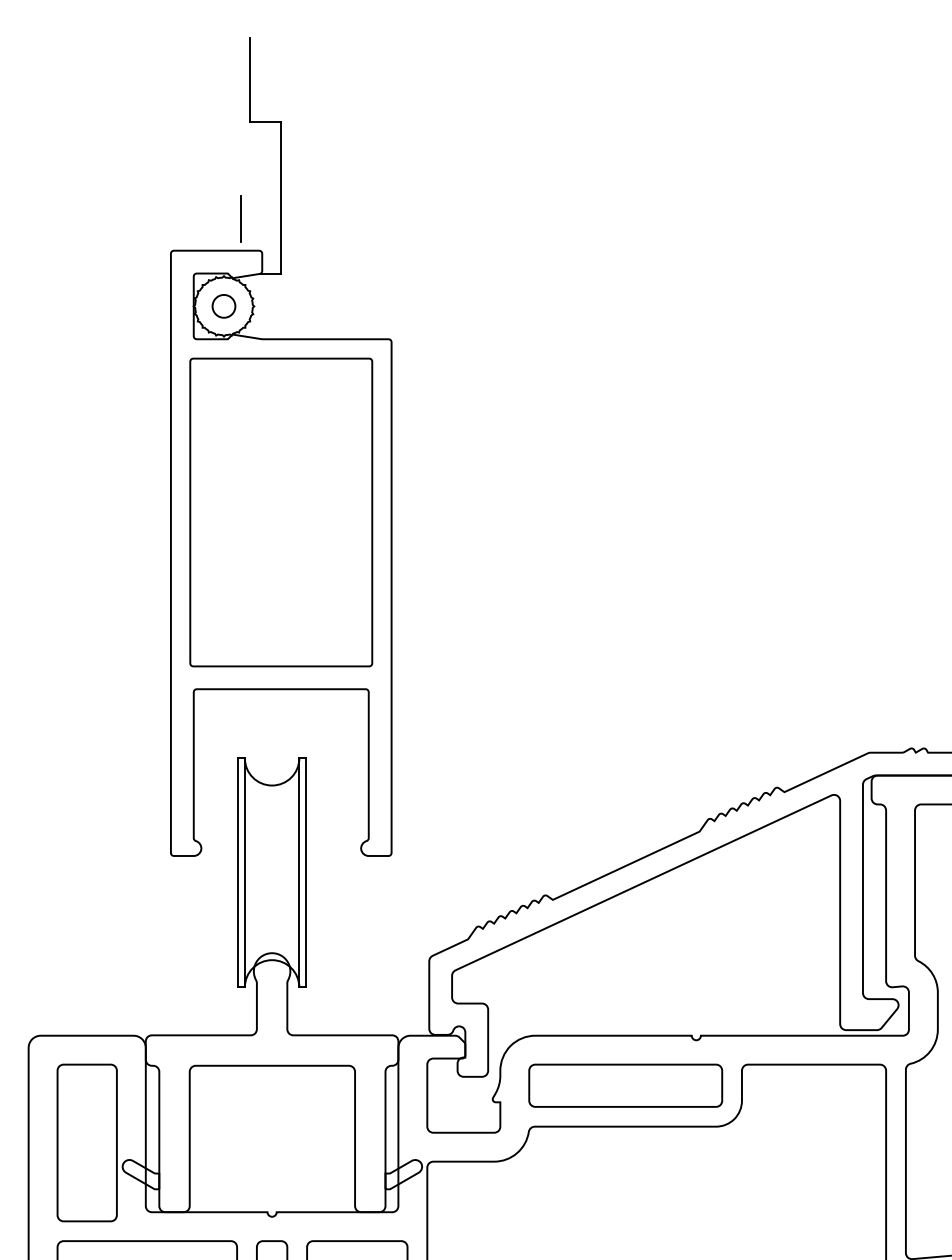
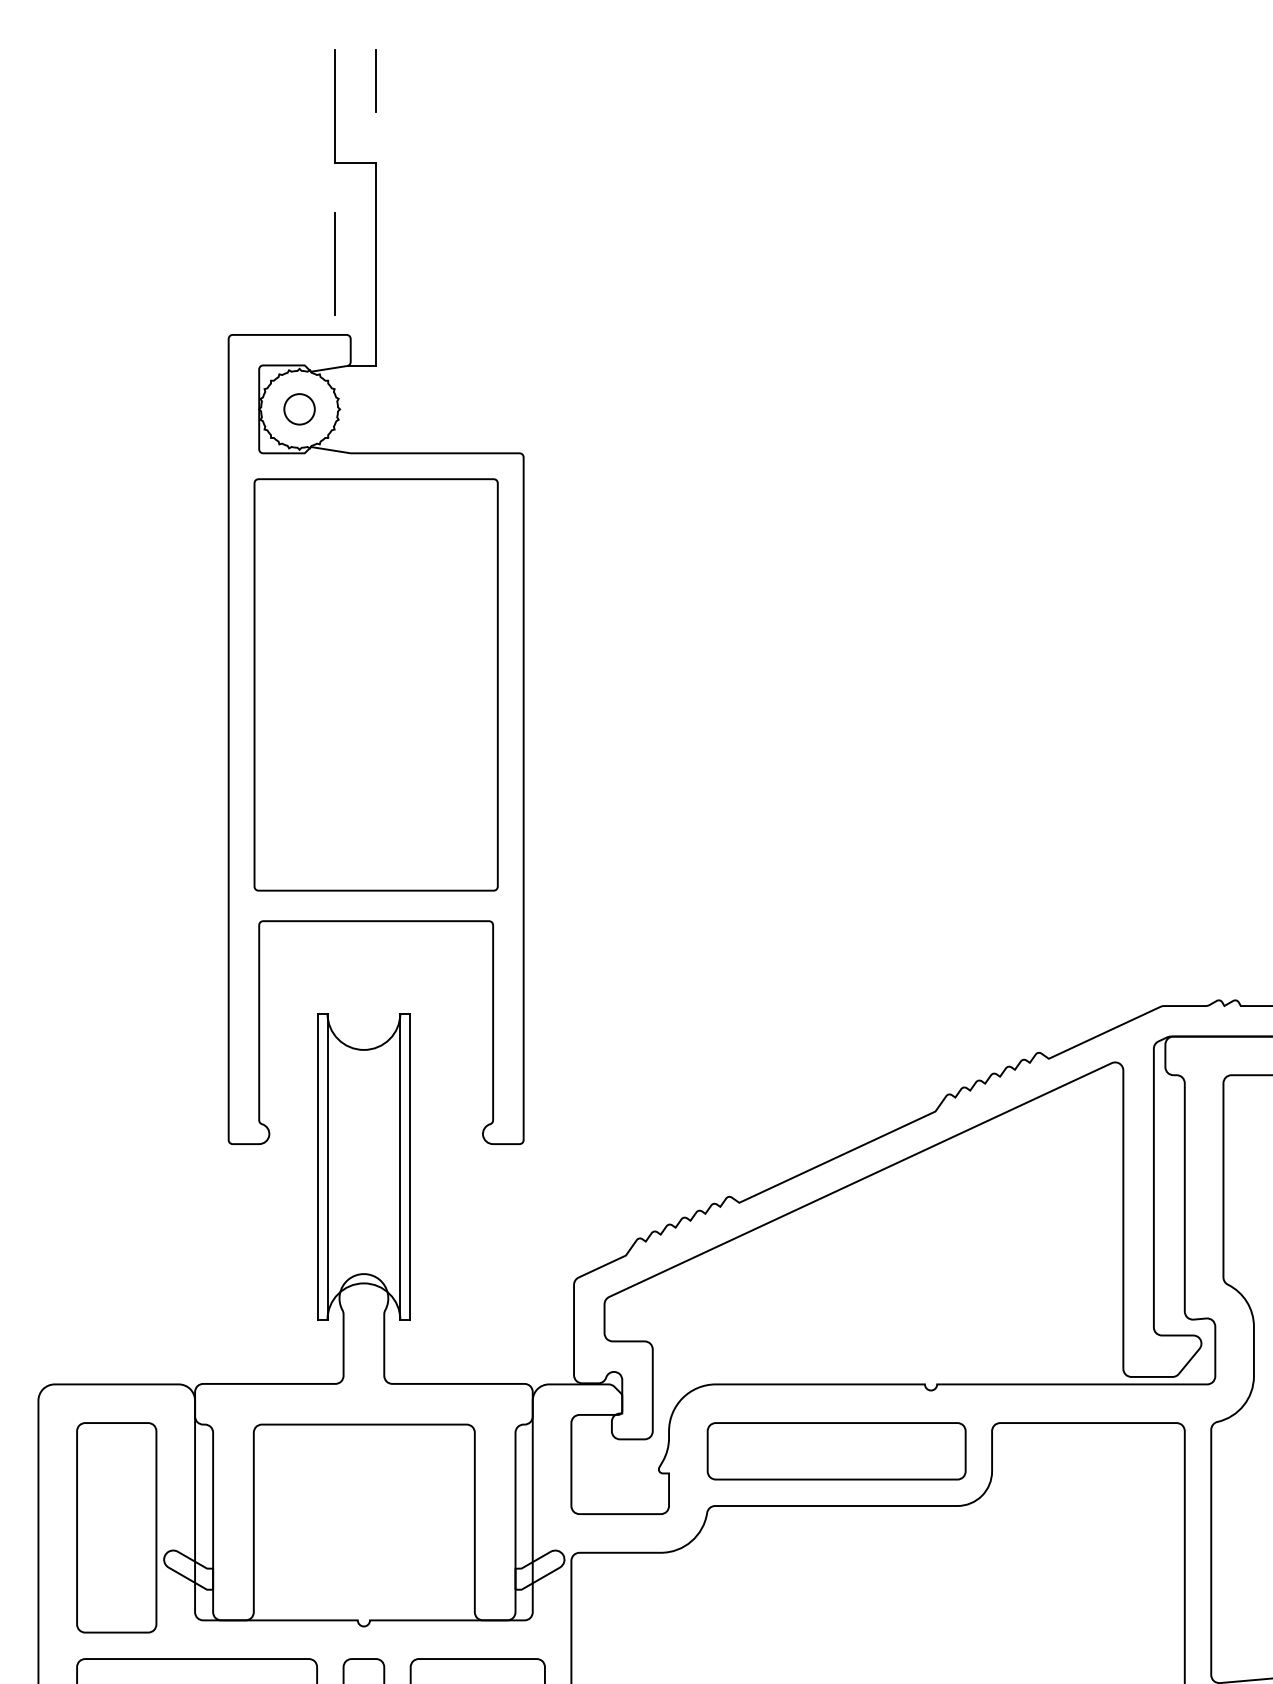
line: (250, 197) -> (335, 263), added
line: (240, 218) -> (375, 80), moved

